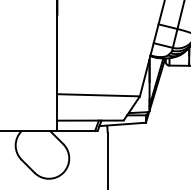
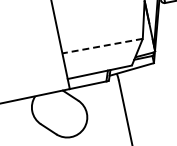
line: (98, 95) -> (102, 46), solid -> dashed

